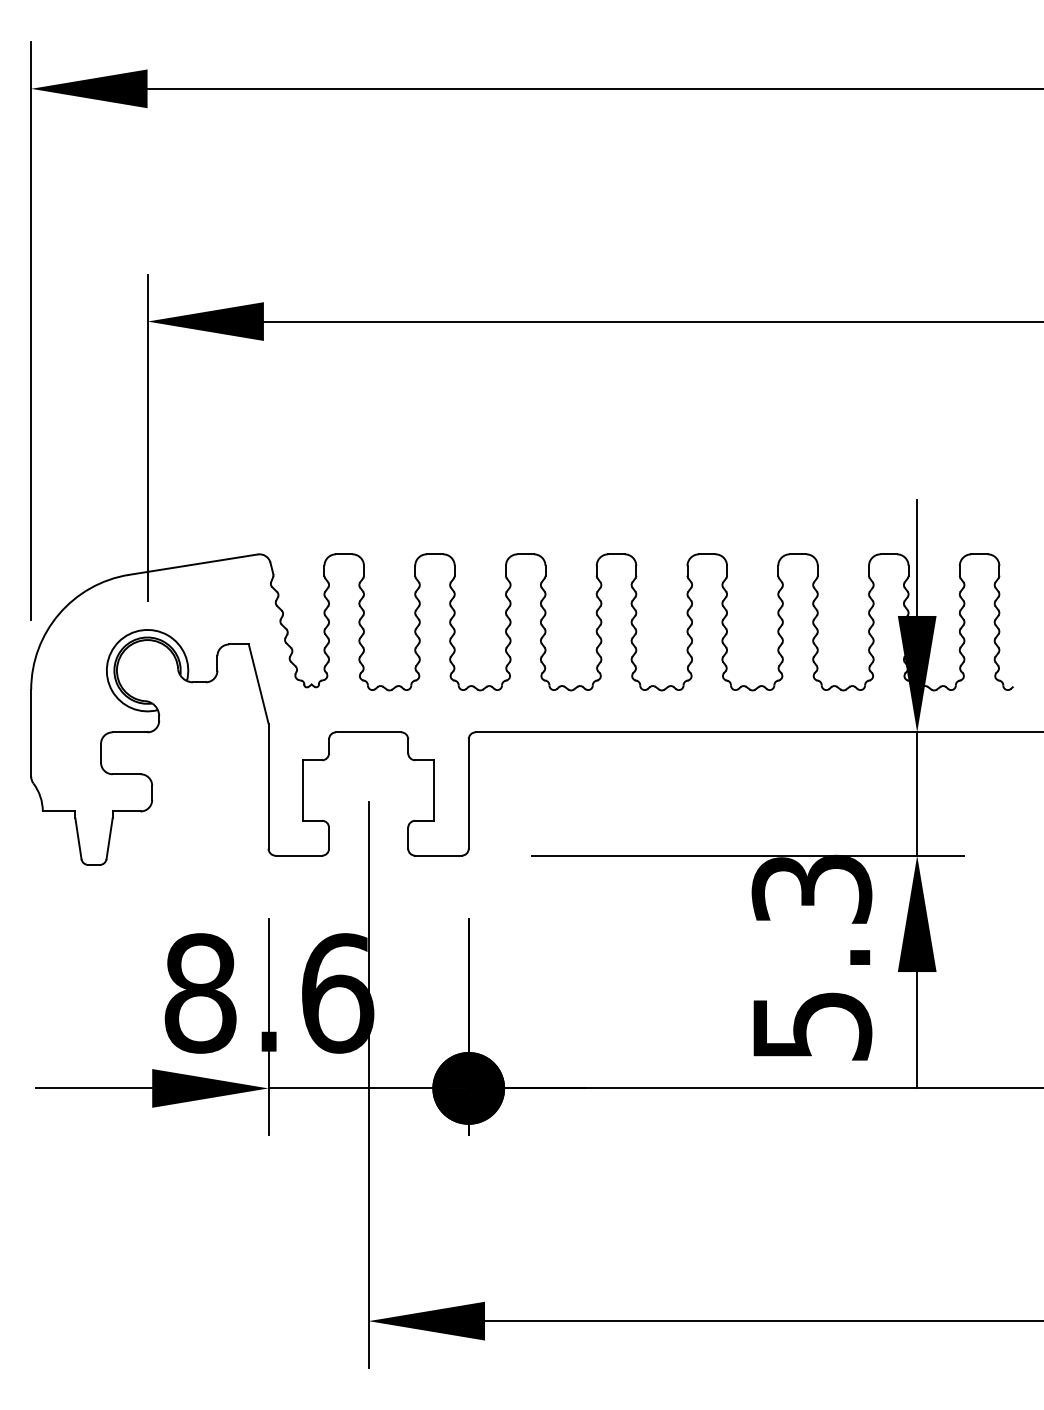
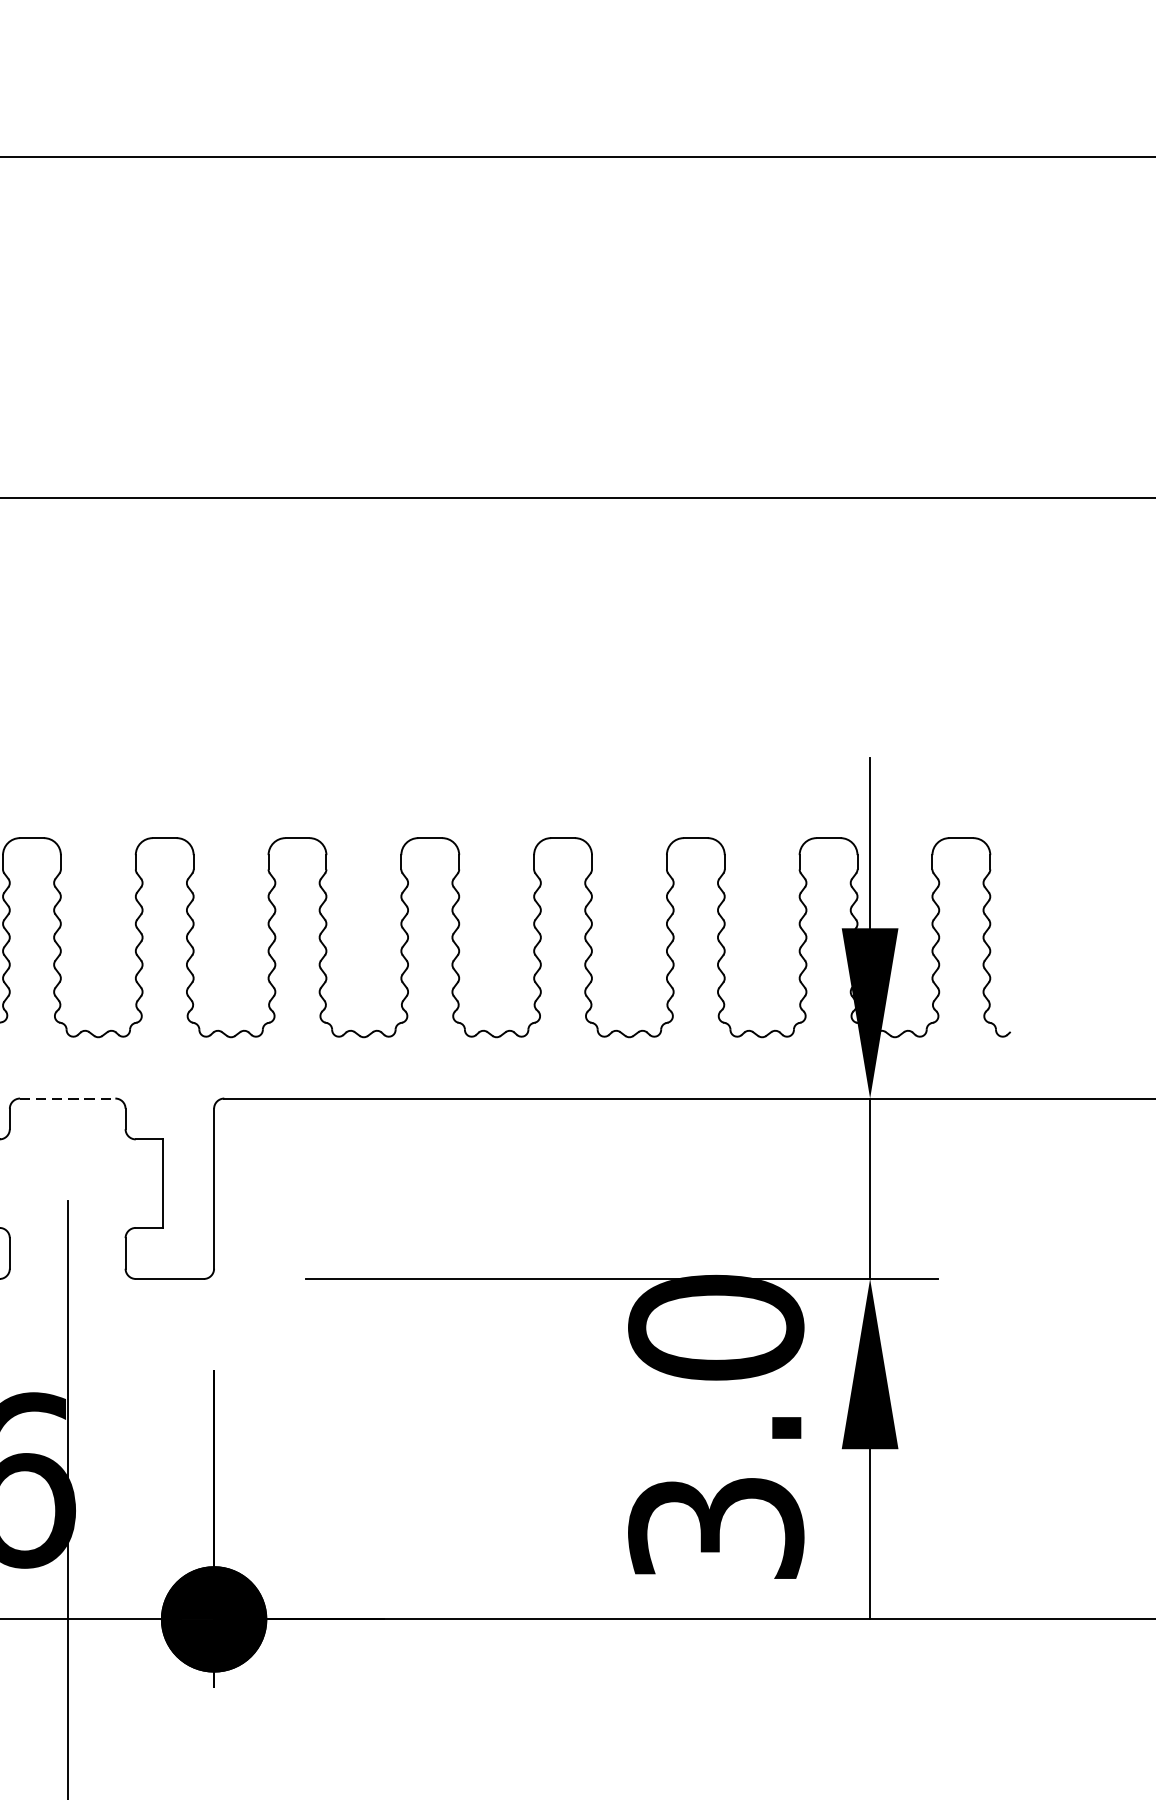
line: (368, 732) -> (67, 1098), solid -> dashed
text: (811, 956) -> (715, 1426), 5.3 -> 3.0

